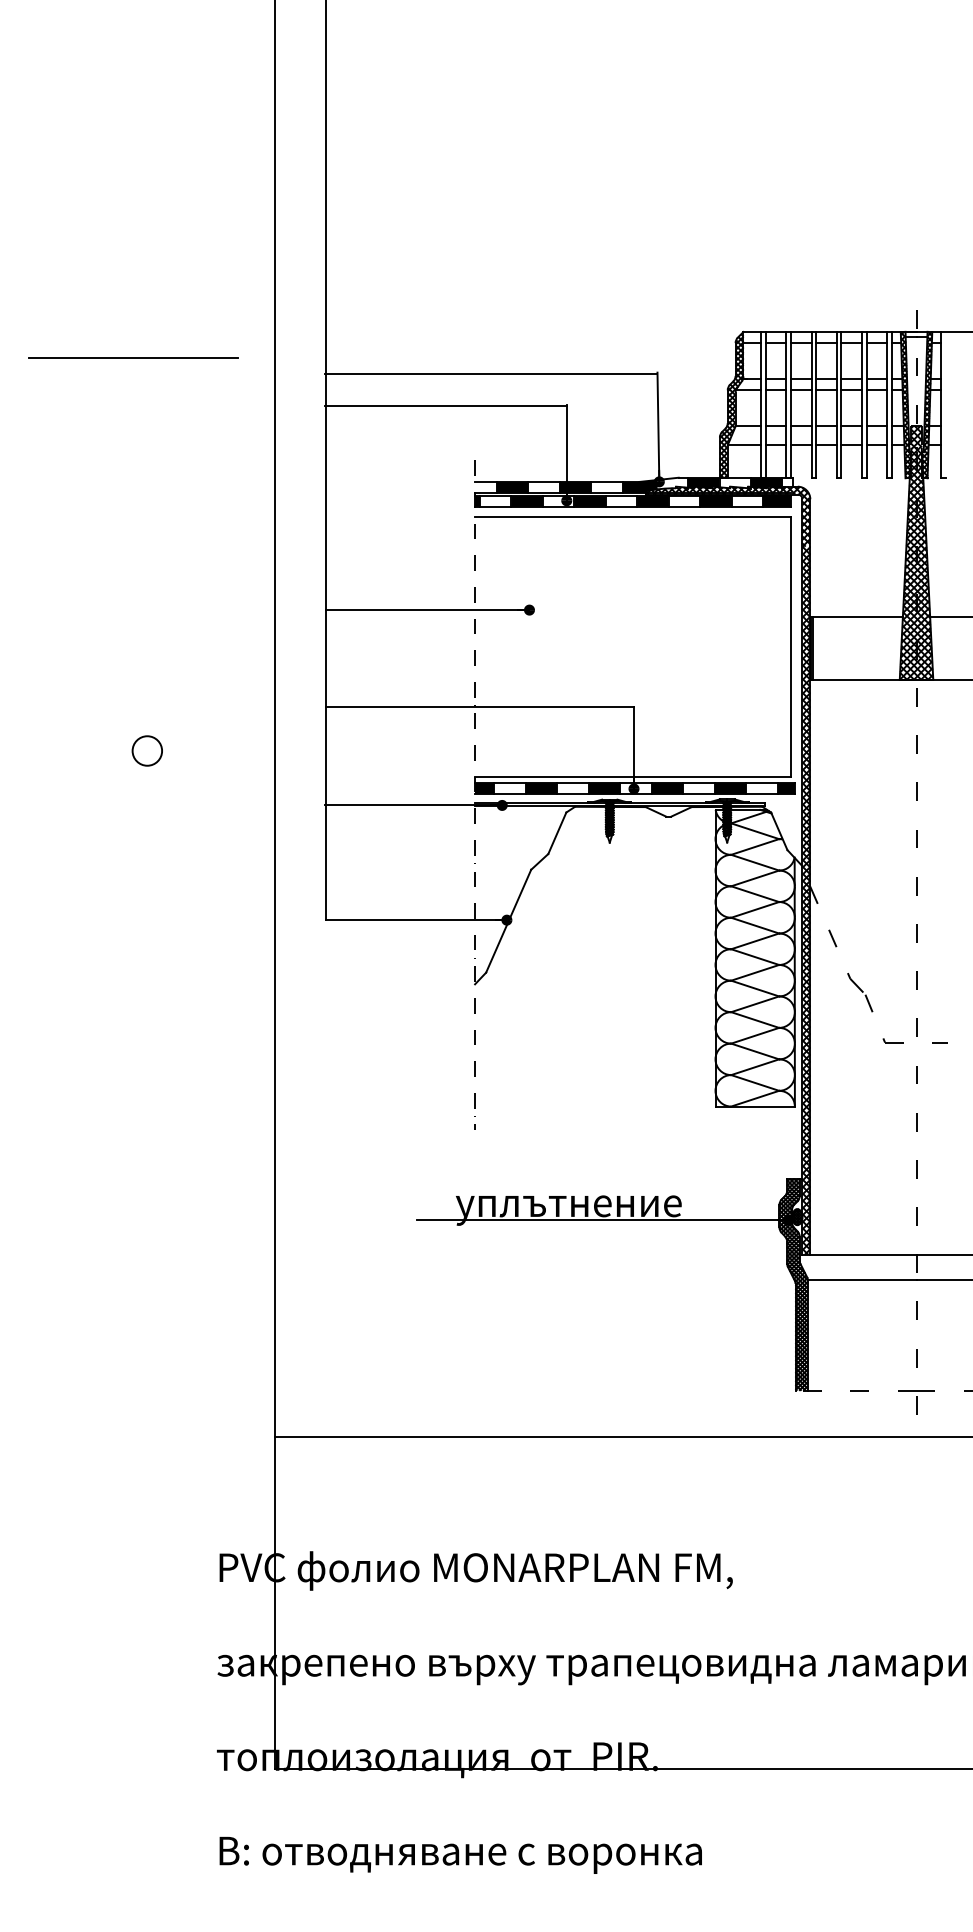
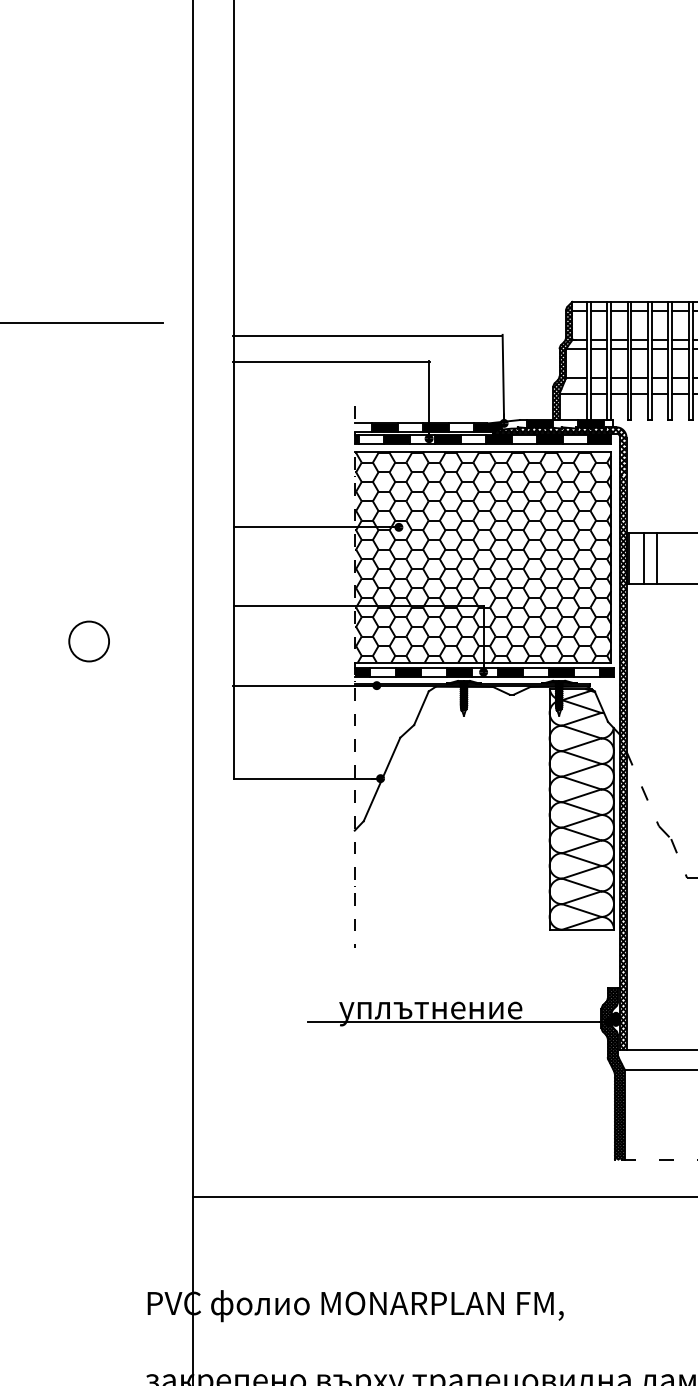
hatch: (633, 646) -> (483, 556), added
line: (832, 647) -> (644, 557), added
line: (847, 647) -> (656, 557), added
circle: (146, 750) -> (88, 641), size x1.67

